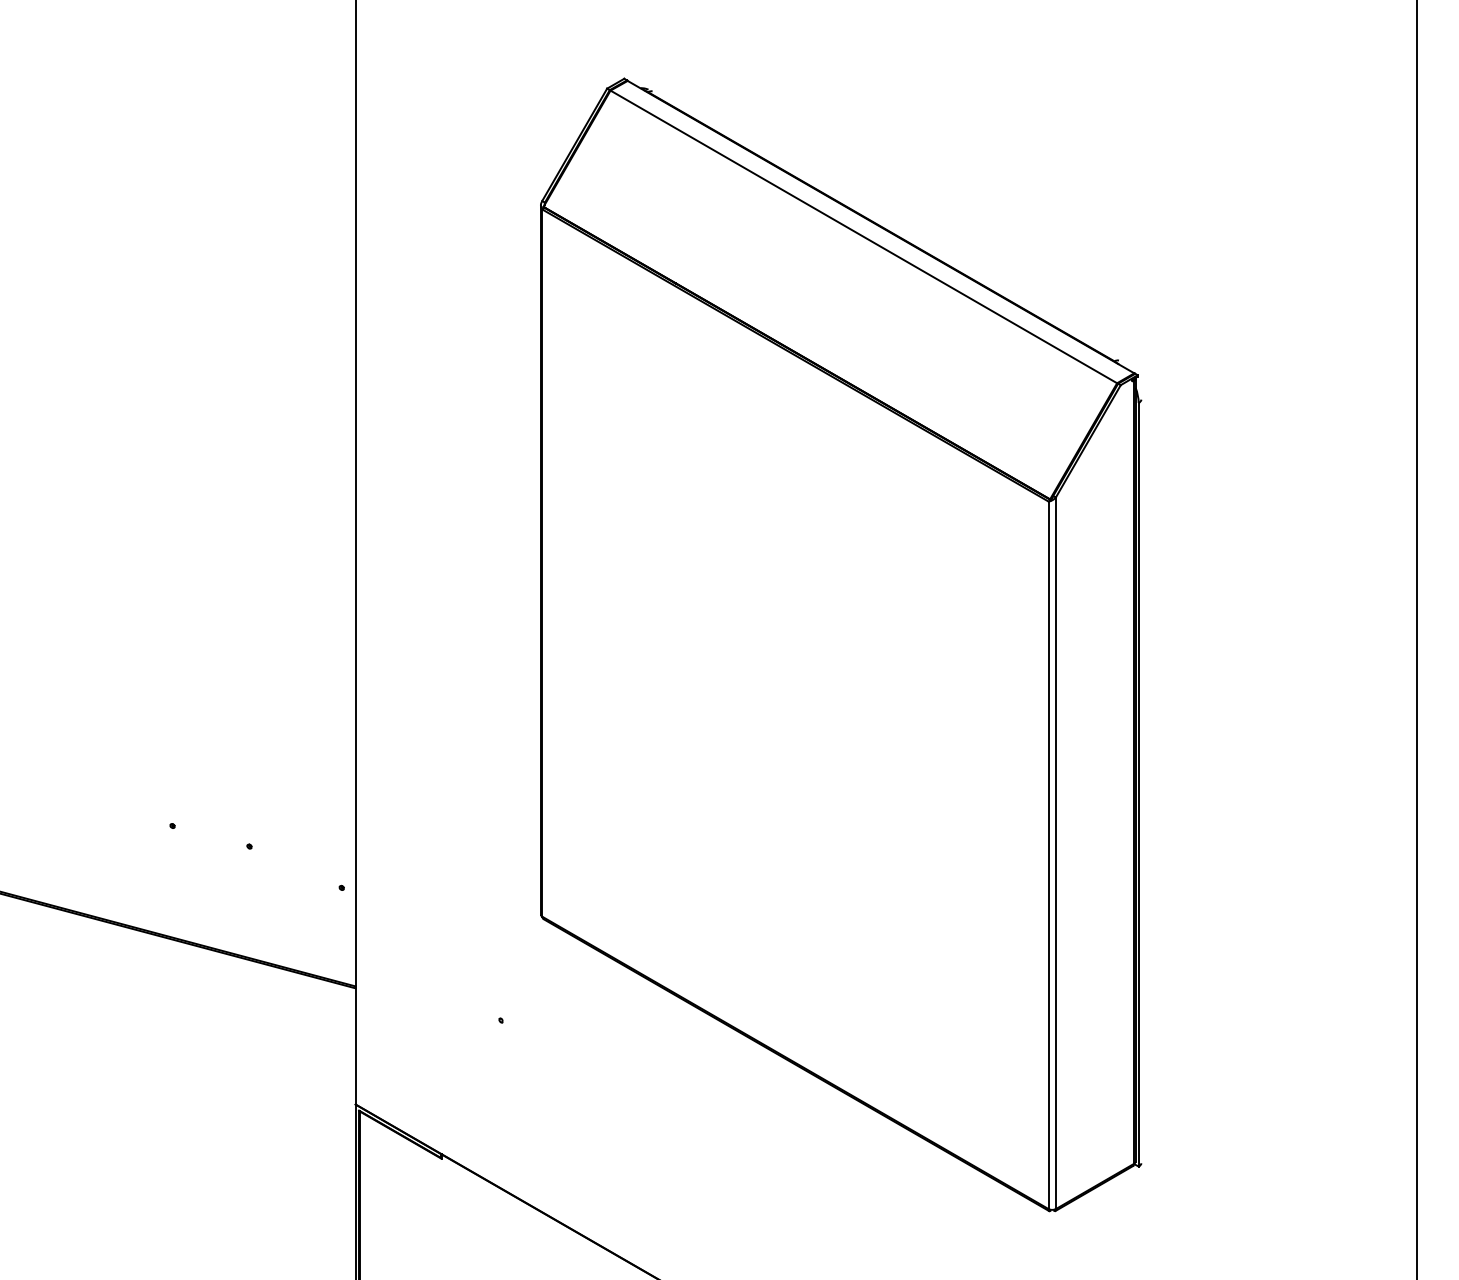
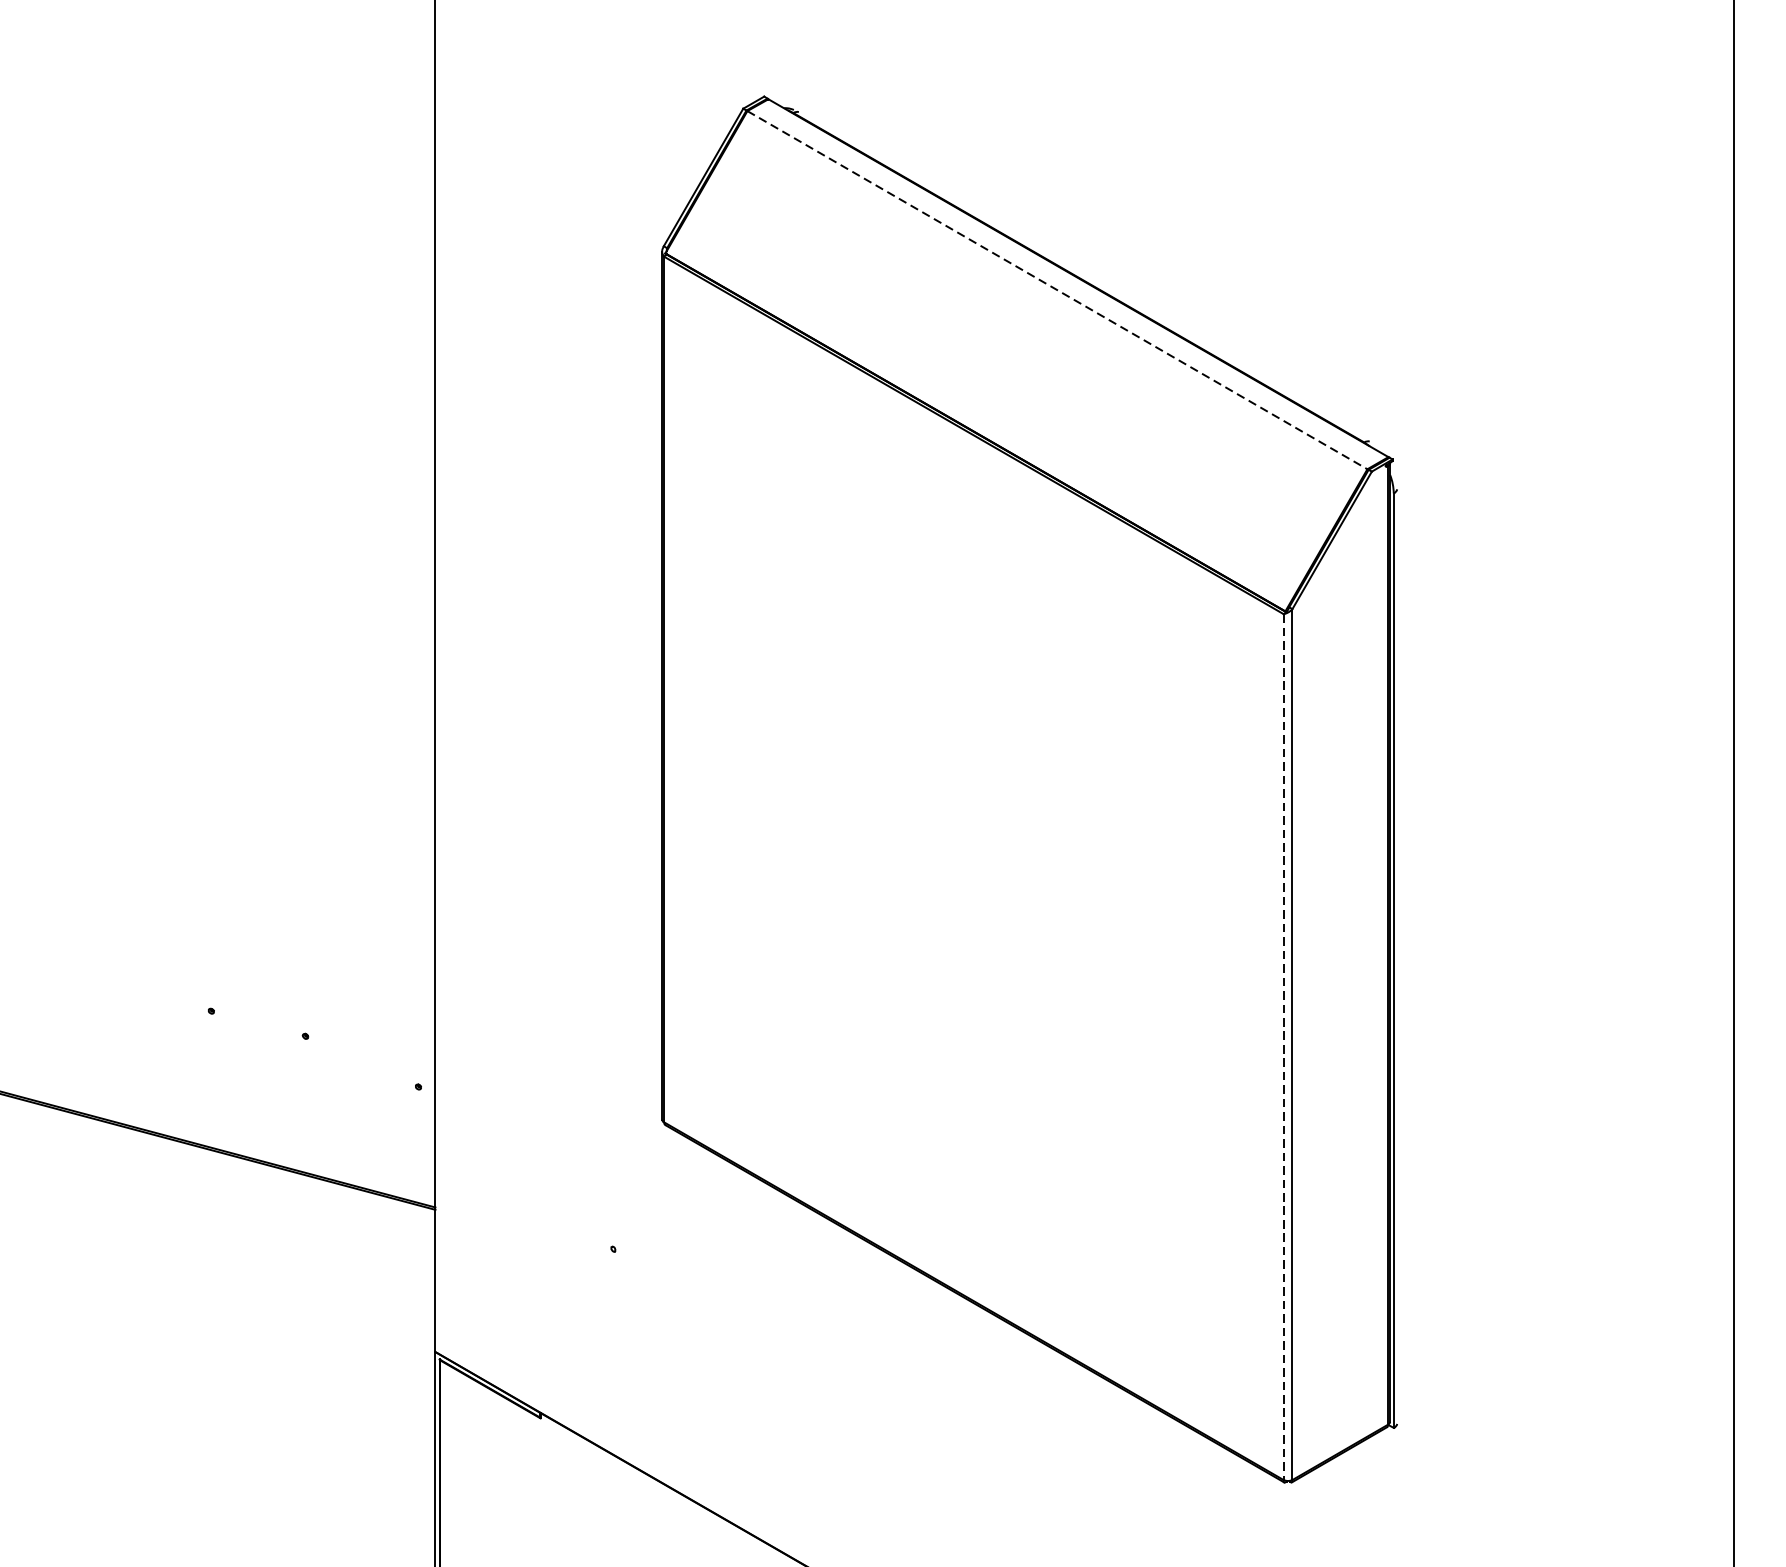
line: (863, 236) -> (1057, 289), solid -> dashed
line: (1048, 855) -> (1283, 1047), solid -> dashed

